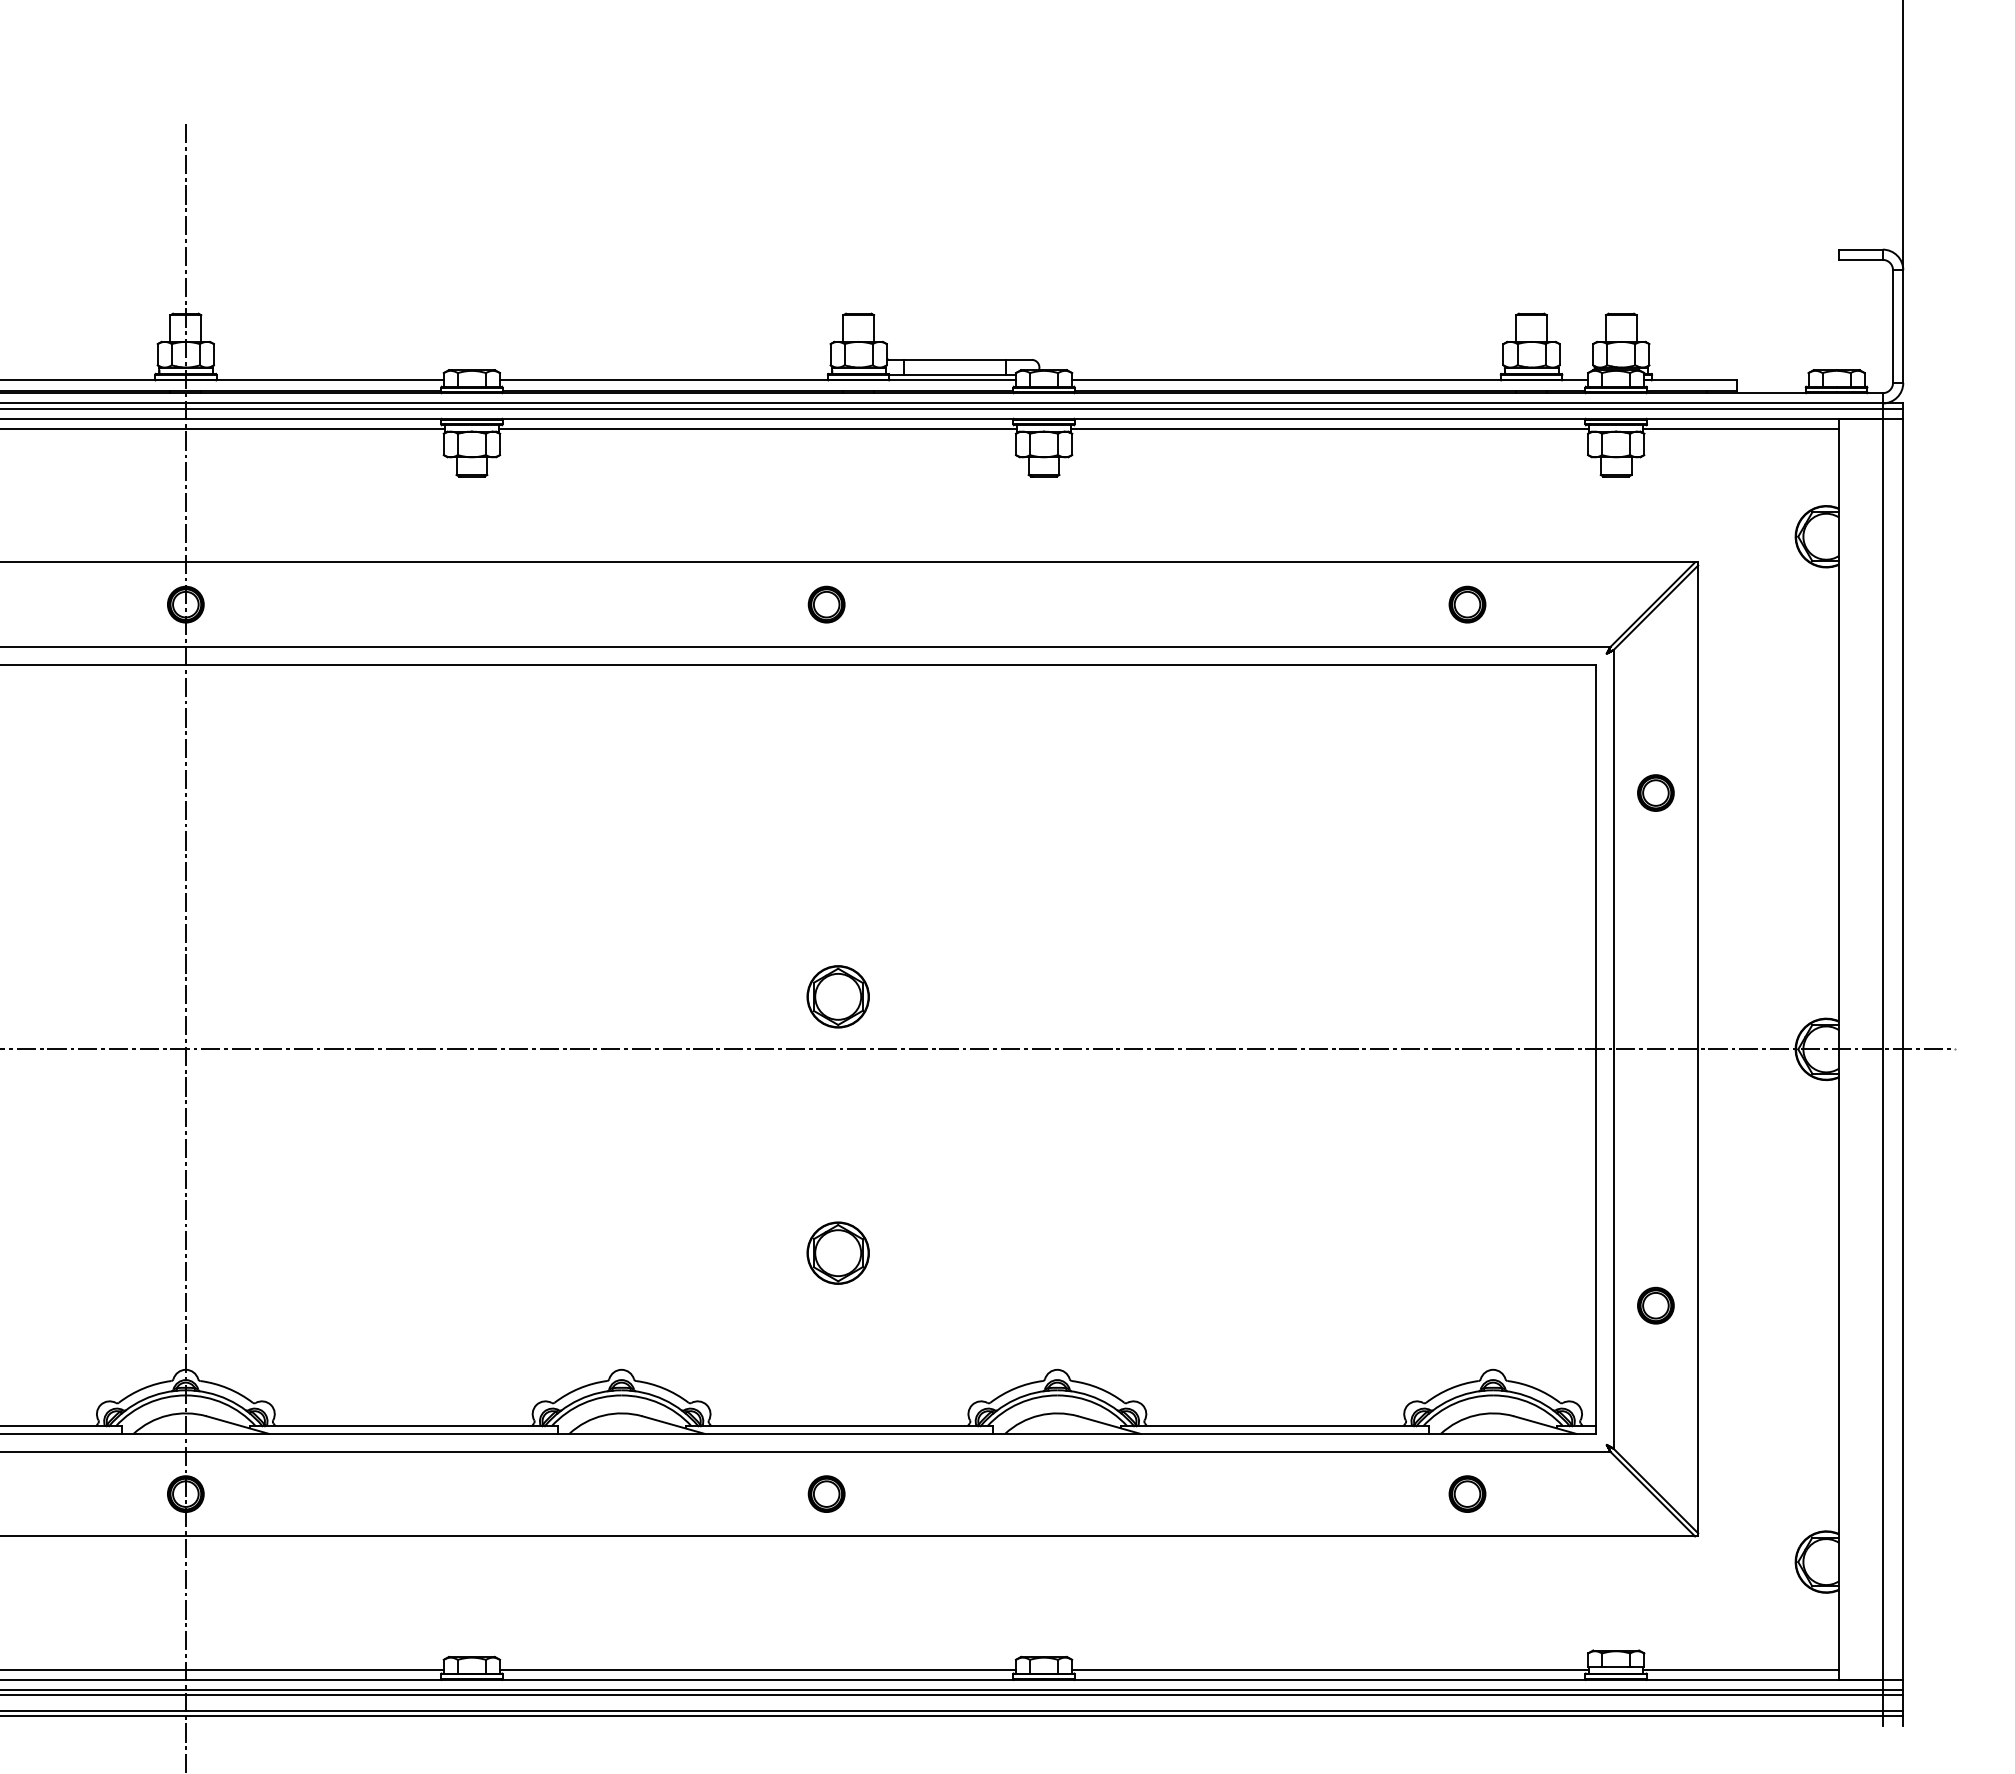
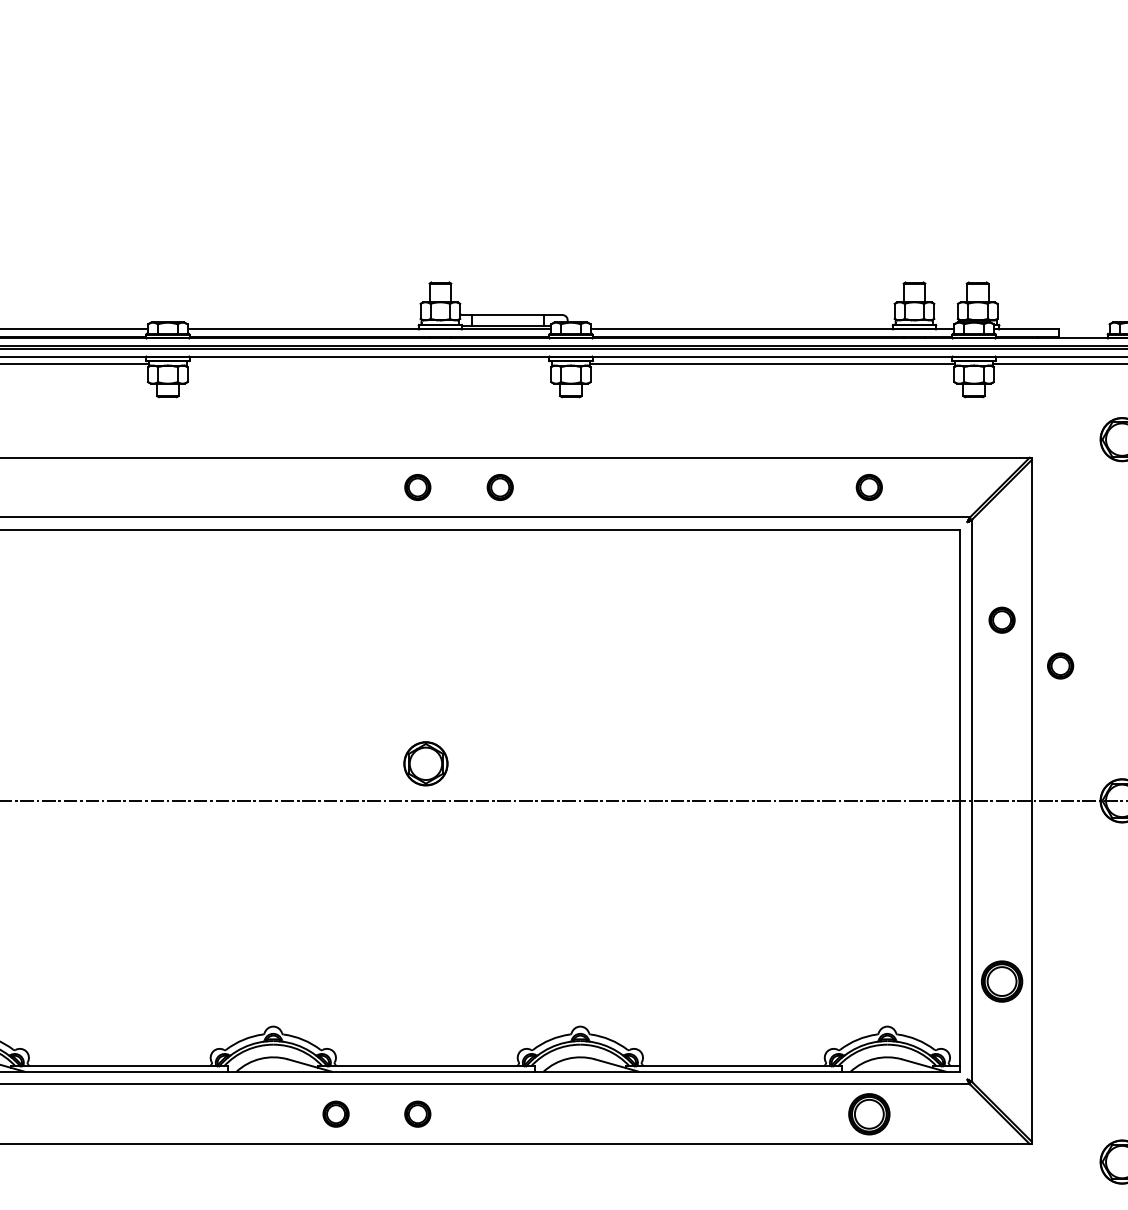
line: (757, 429) -> (369, 364), removed
part: (943, 604) -> (500, 487), added
part: (1738, 857) -> (1060, 665), added
part: (837, 1252) -> (425, 943), removed
part: (1655, 1305) -> (1001, 981), size x1.6
part: (710, 1493) -> (335, 1113), added
part: (1467, 1493) -> (869, 1113), size x1.6

